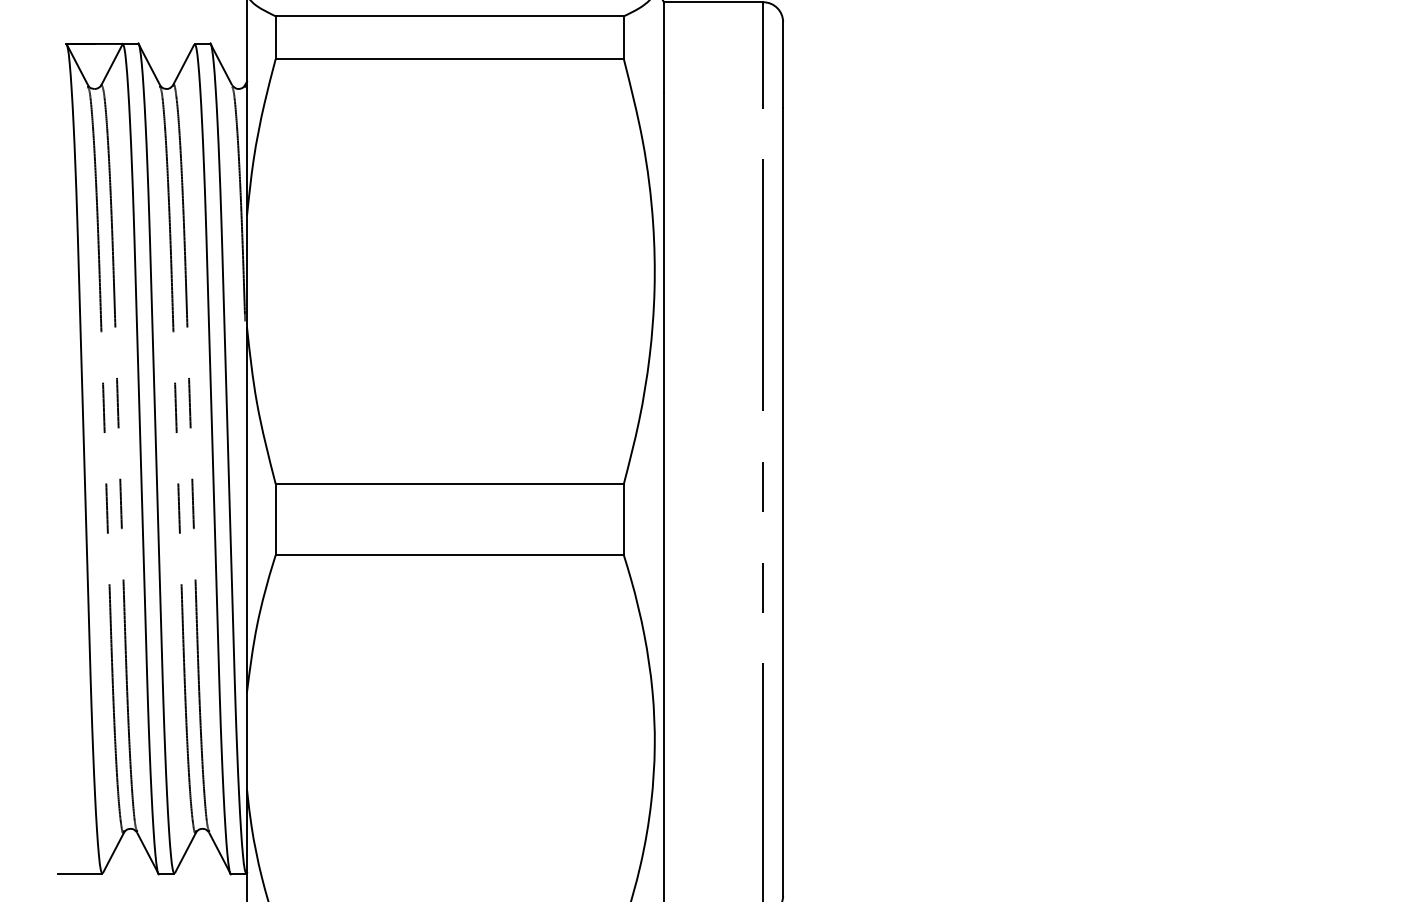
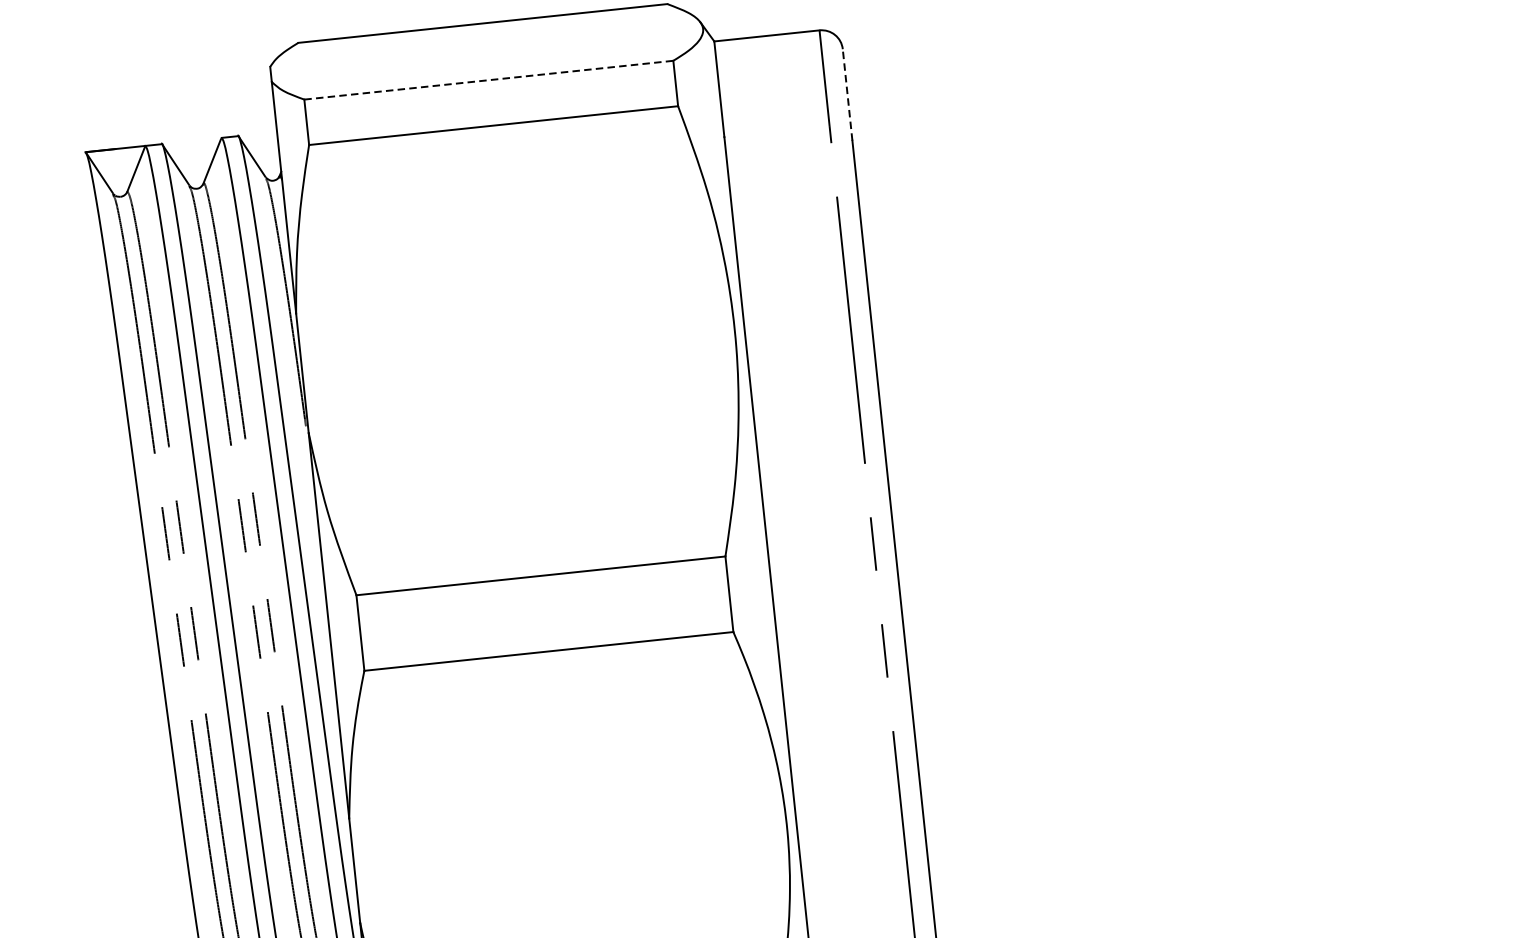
line: (450, 16) -> (489, 80), solid -> dashed
line: (783, 64) -> (847, 94), solid -> dashed

